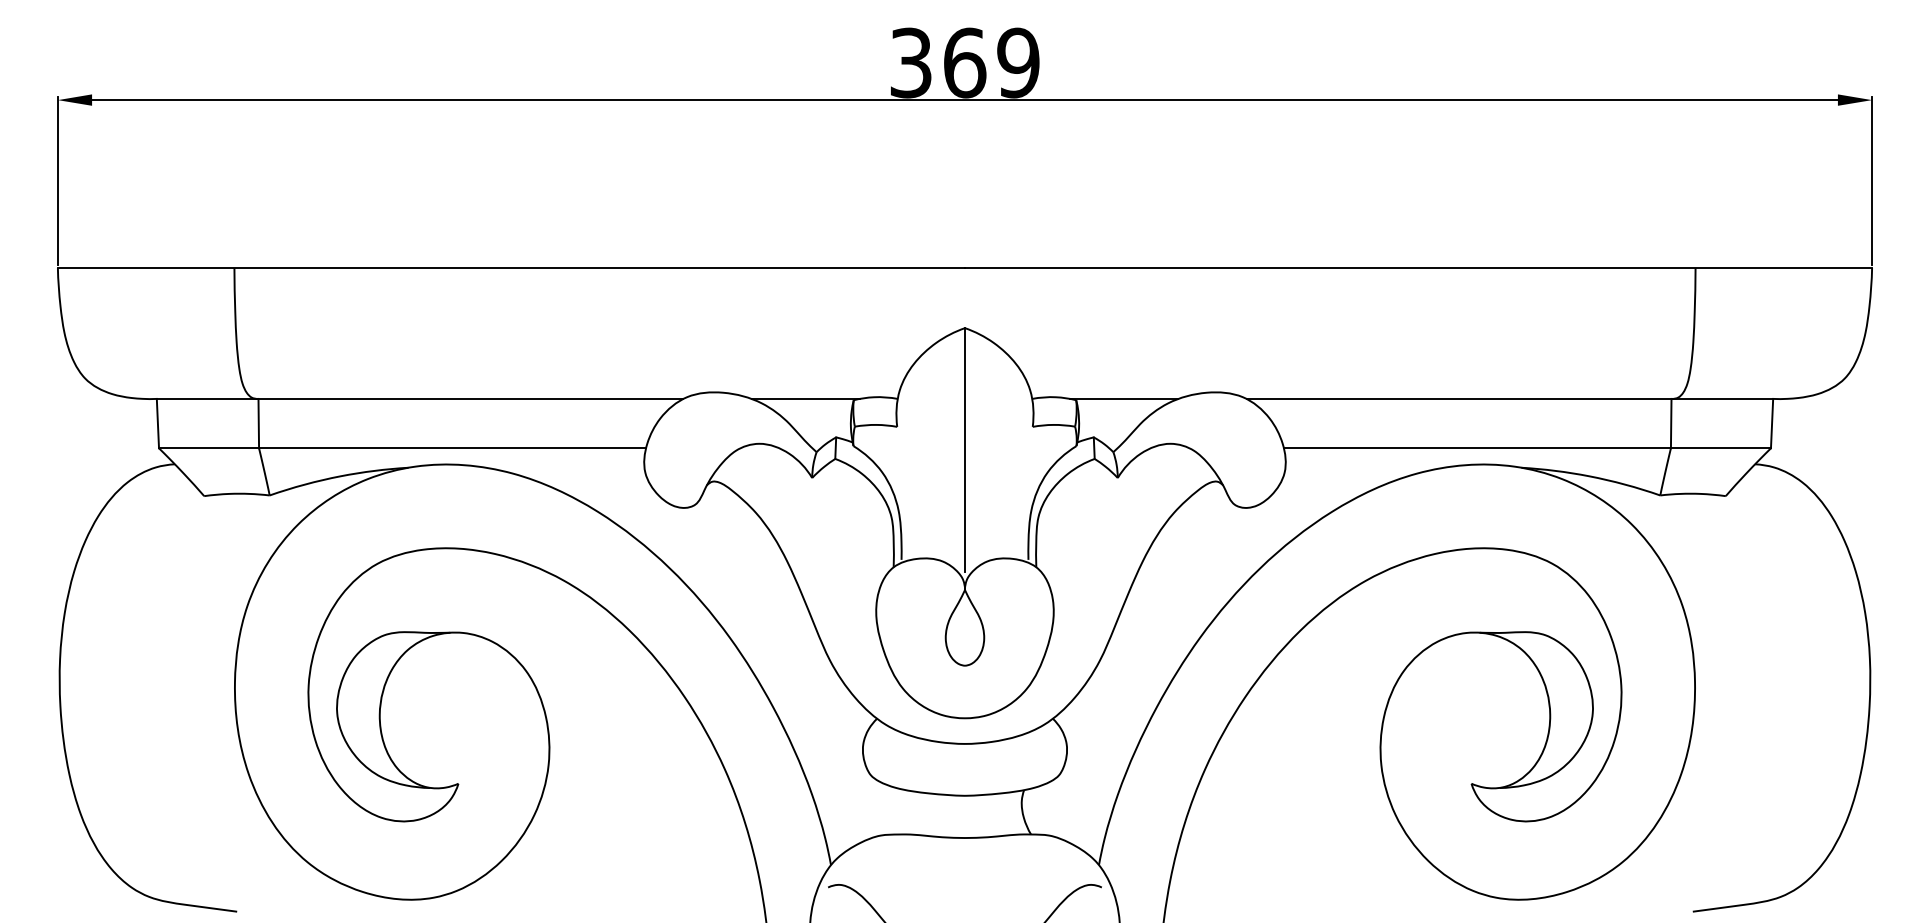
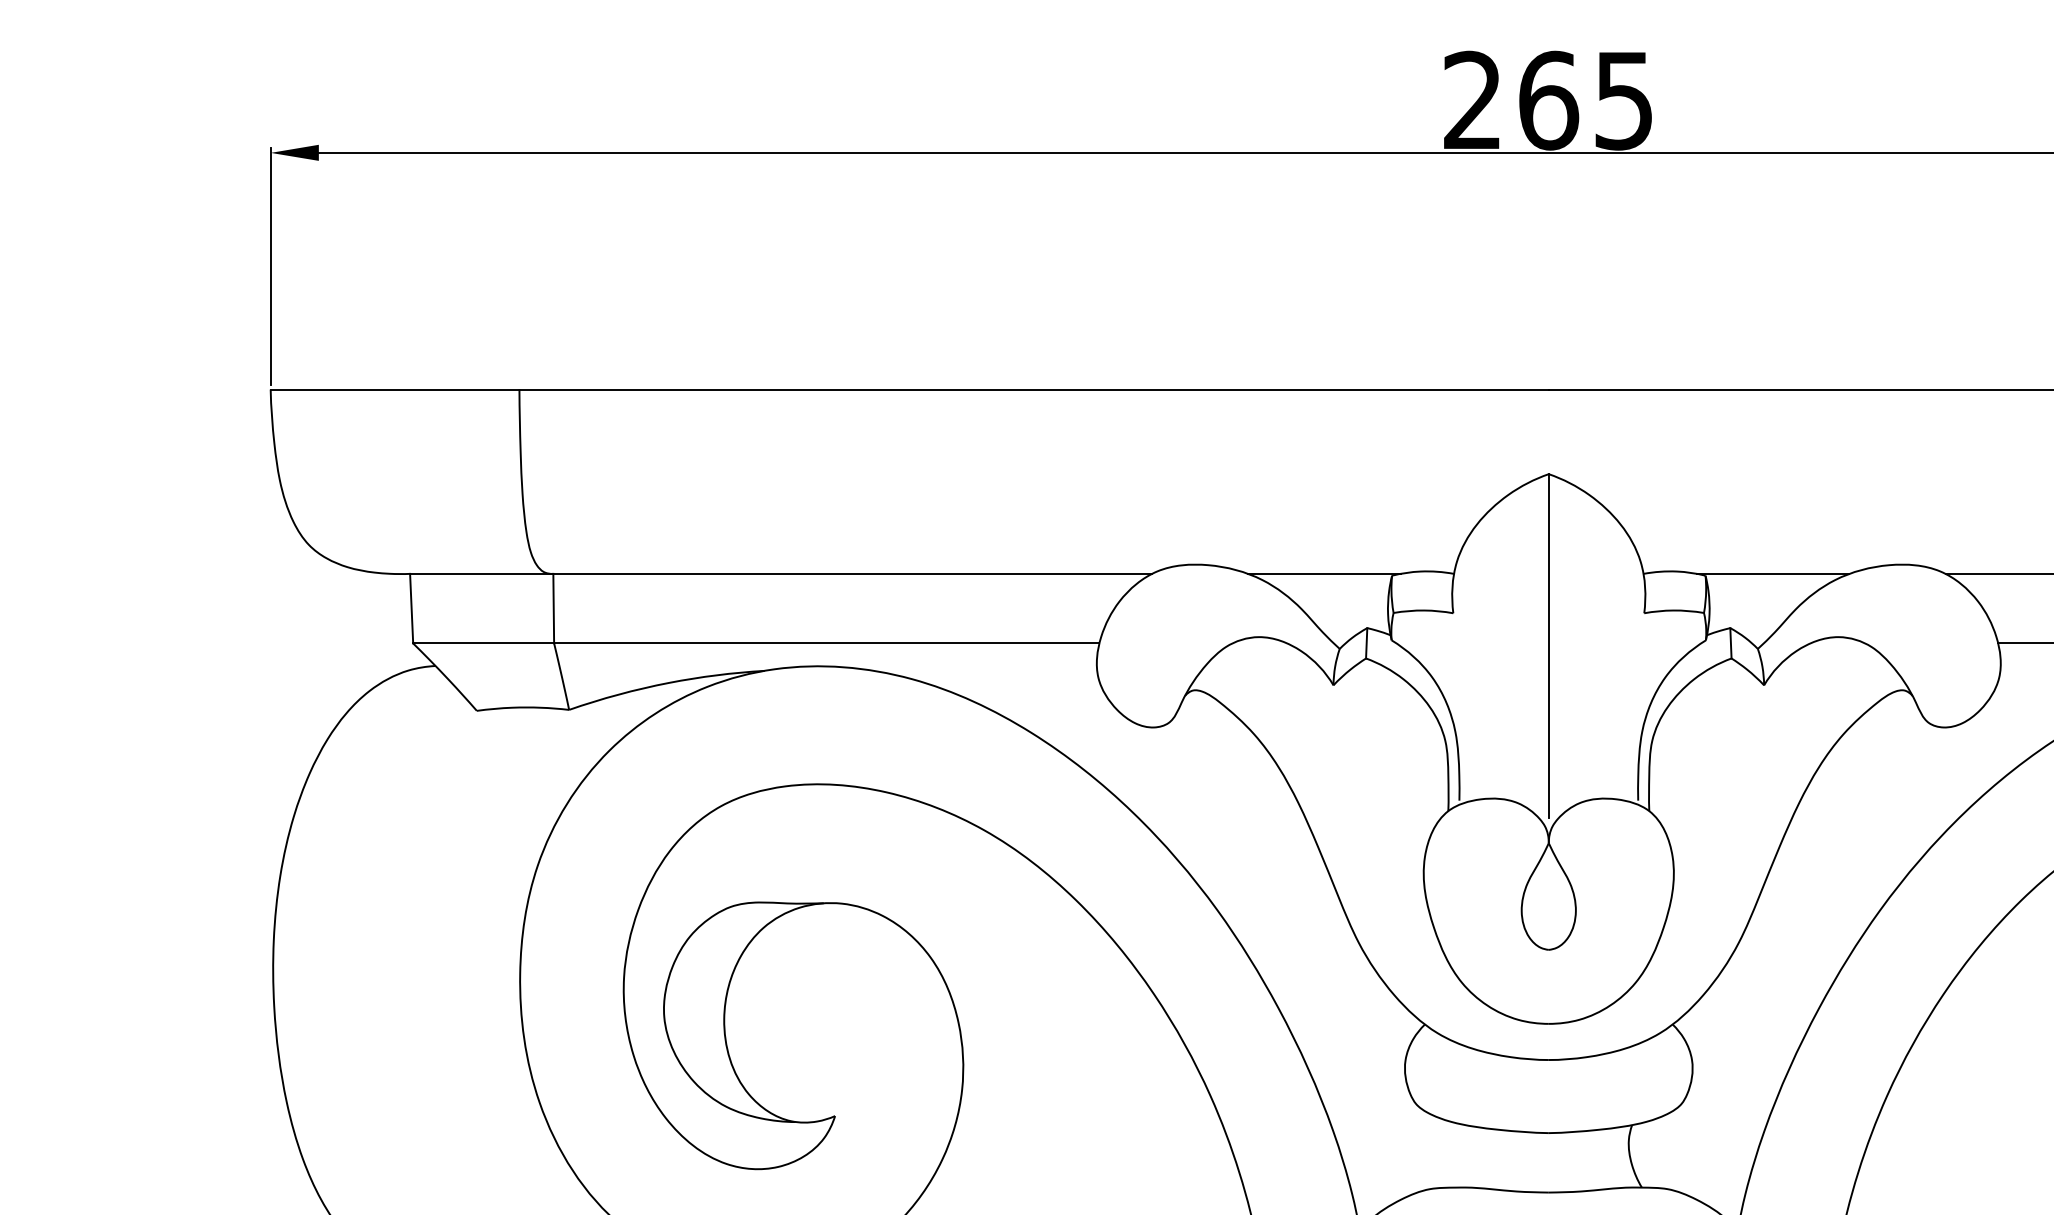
text: (964, 62) -> (1548, 99), 369 -> 265

